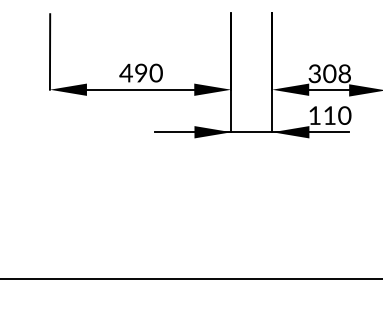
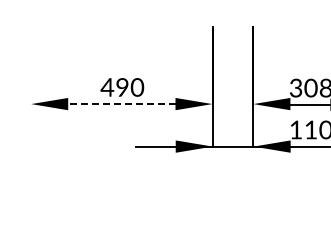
line: (49, 51) -> (30, 65), removed
line: (140, 89) -> (121, 103), solid -> dashed

